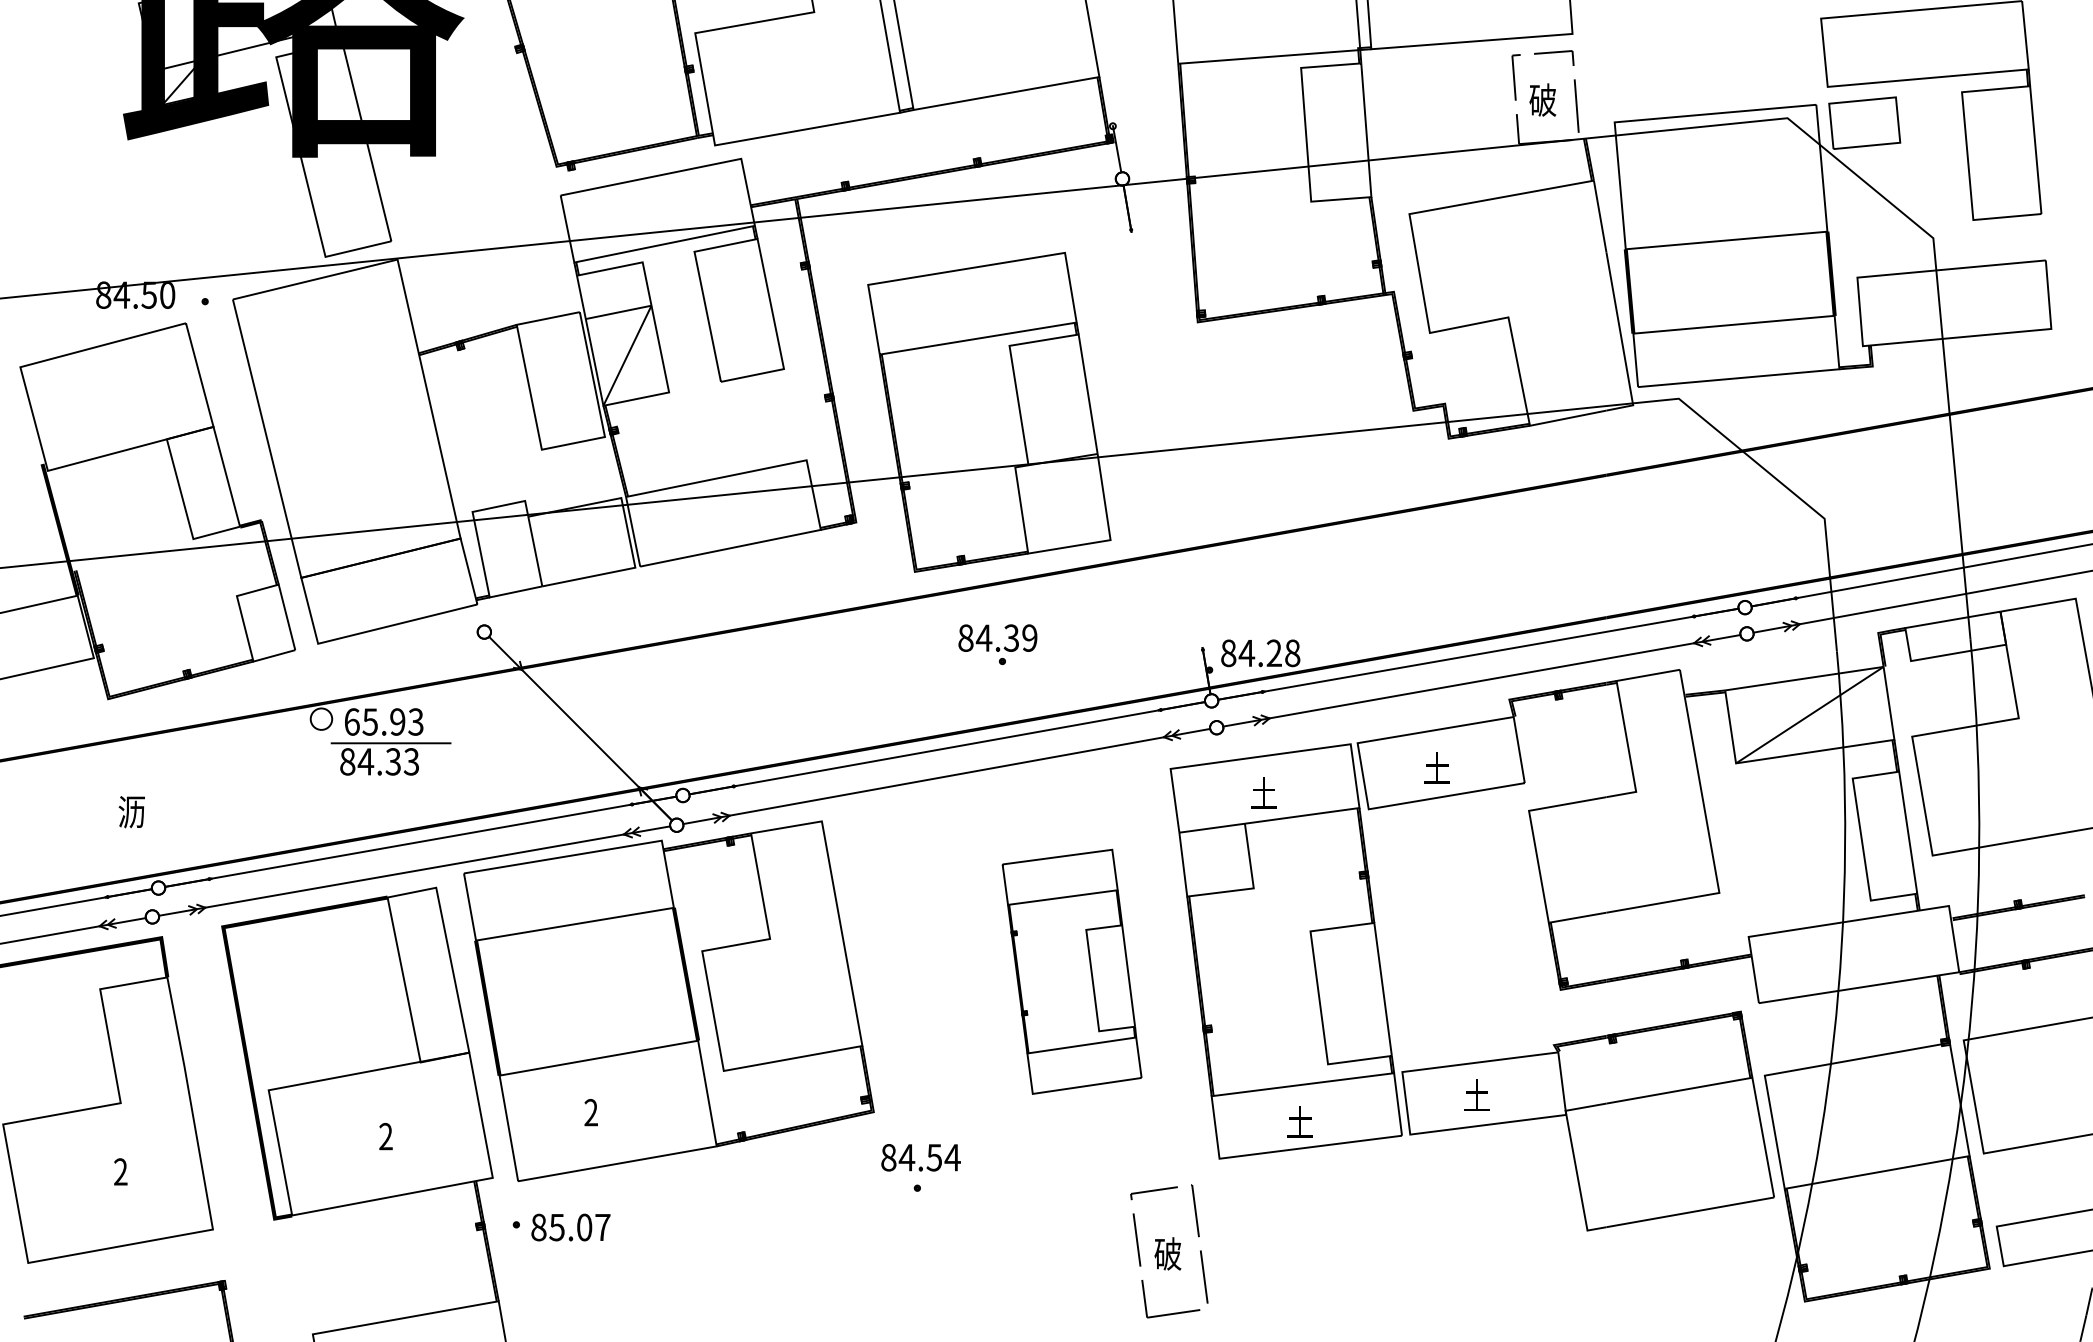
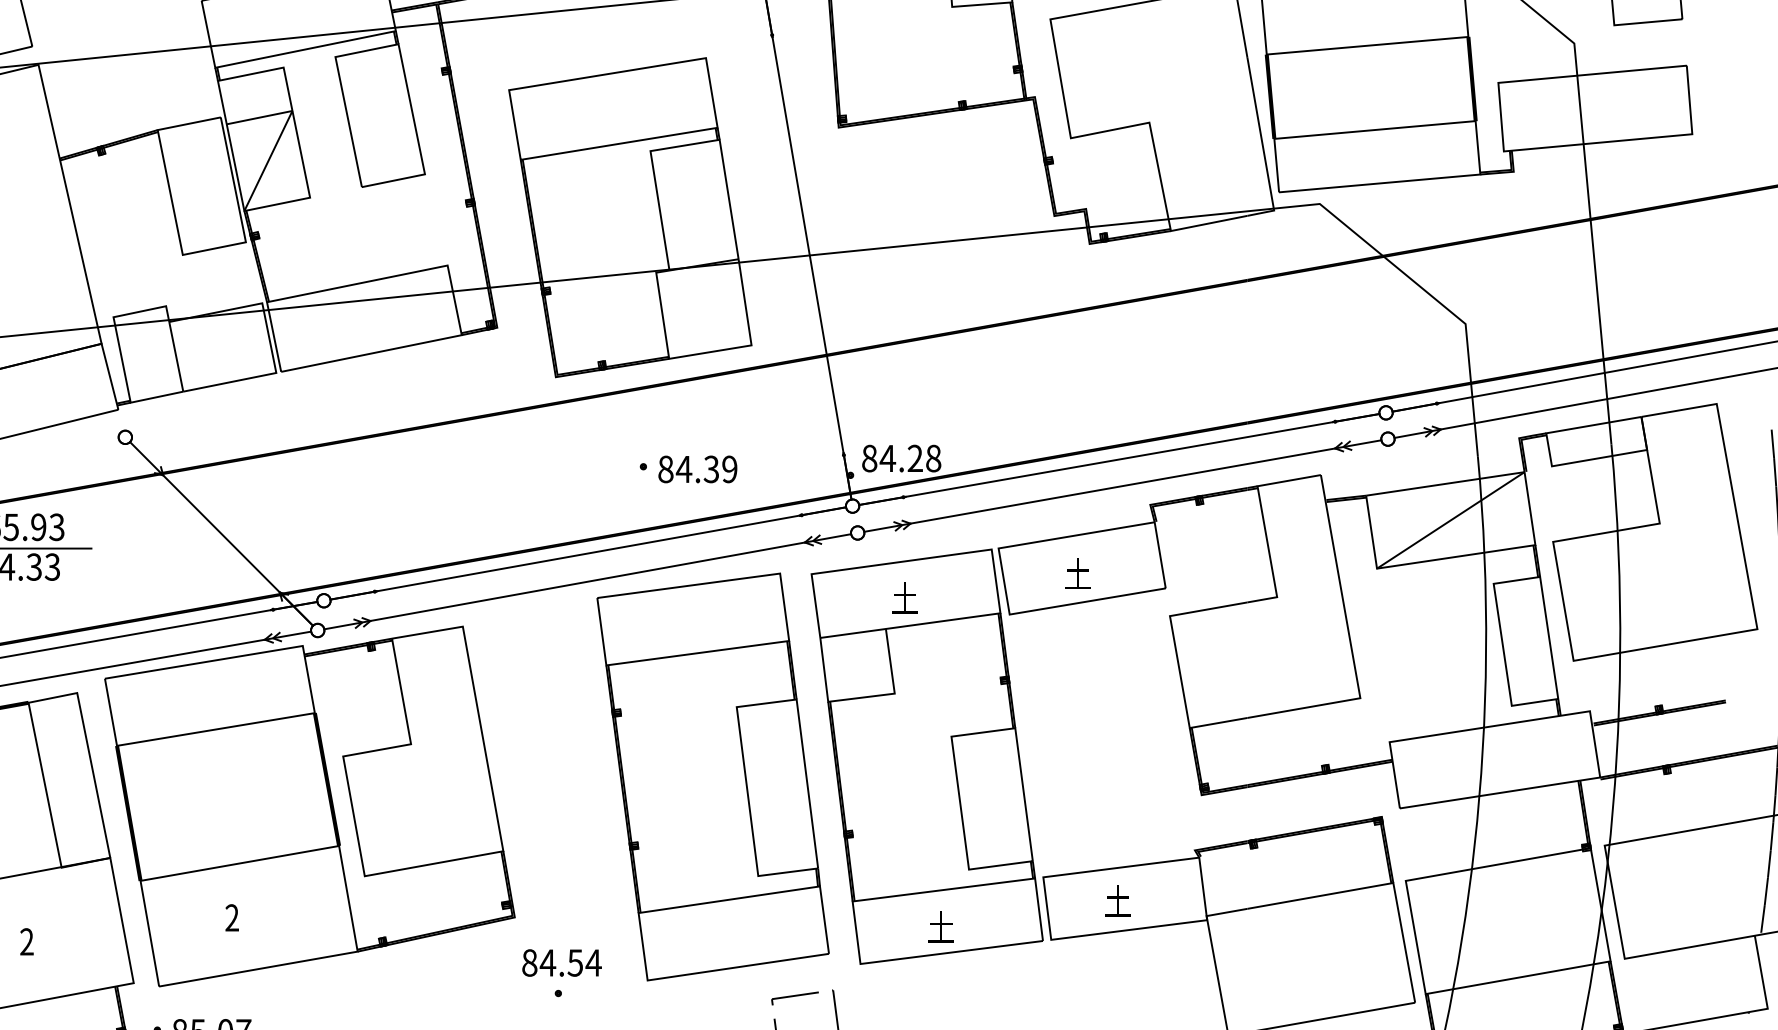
line: (1166, 439) -> (807, 244), added
text: (997, 637) -> (697, 468), moved
part: (1071, 971) -> (712, 776), size x1.67

